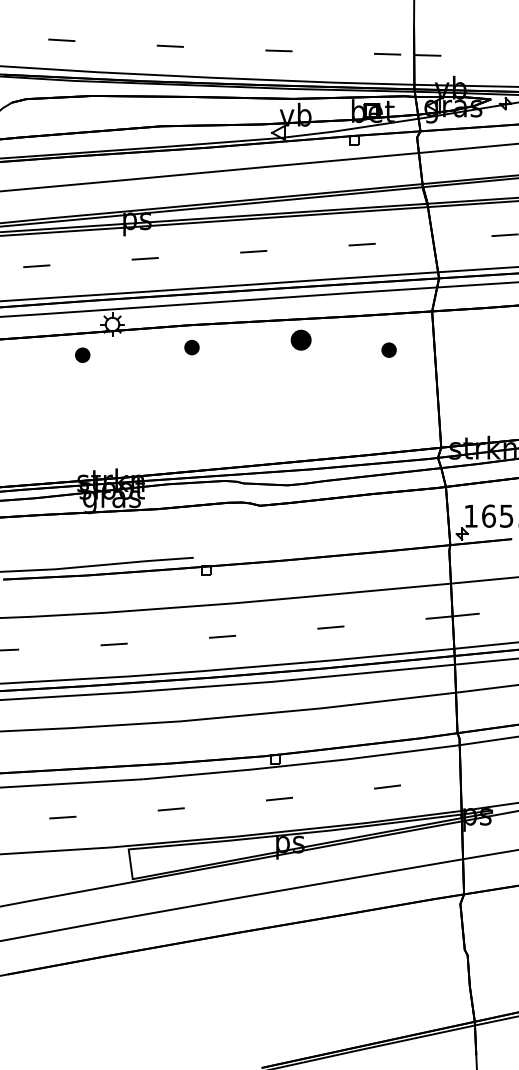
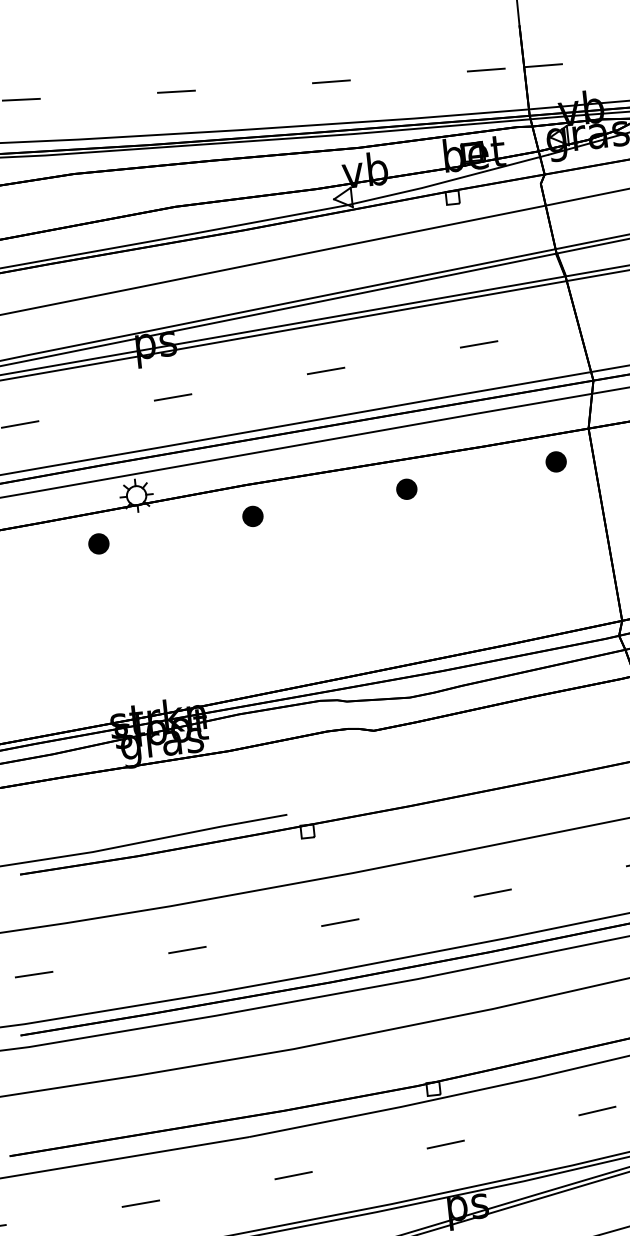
part: (300, 339) -> (405, 488), size x0.71
part: (388, 349) -> (555, 461), moved

